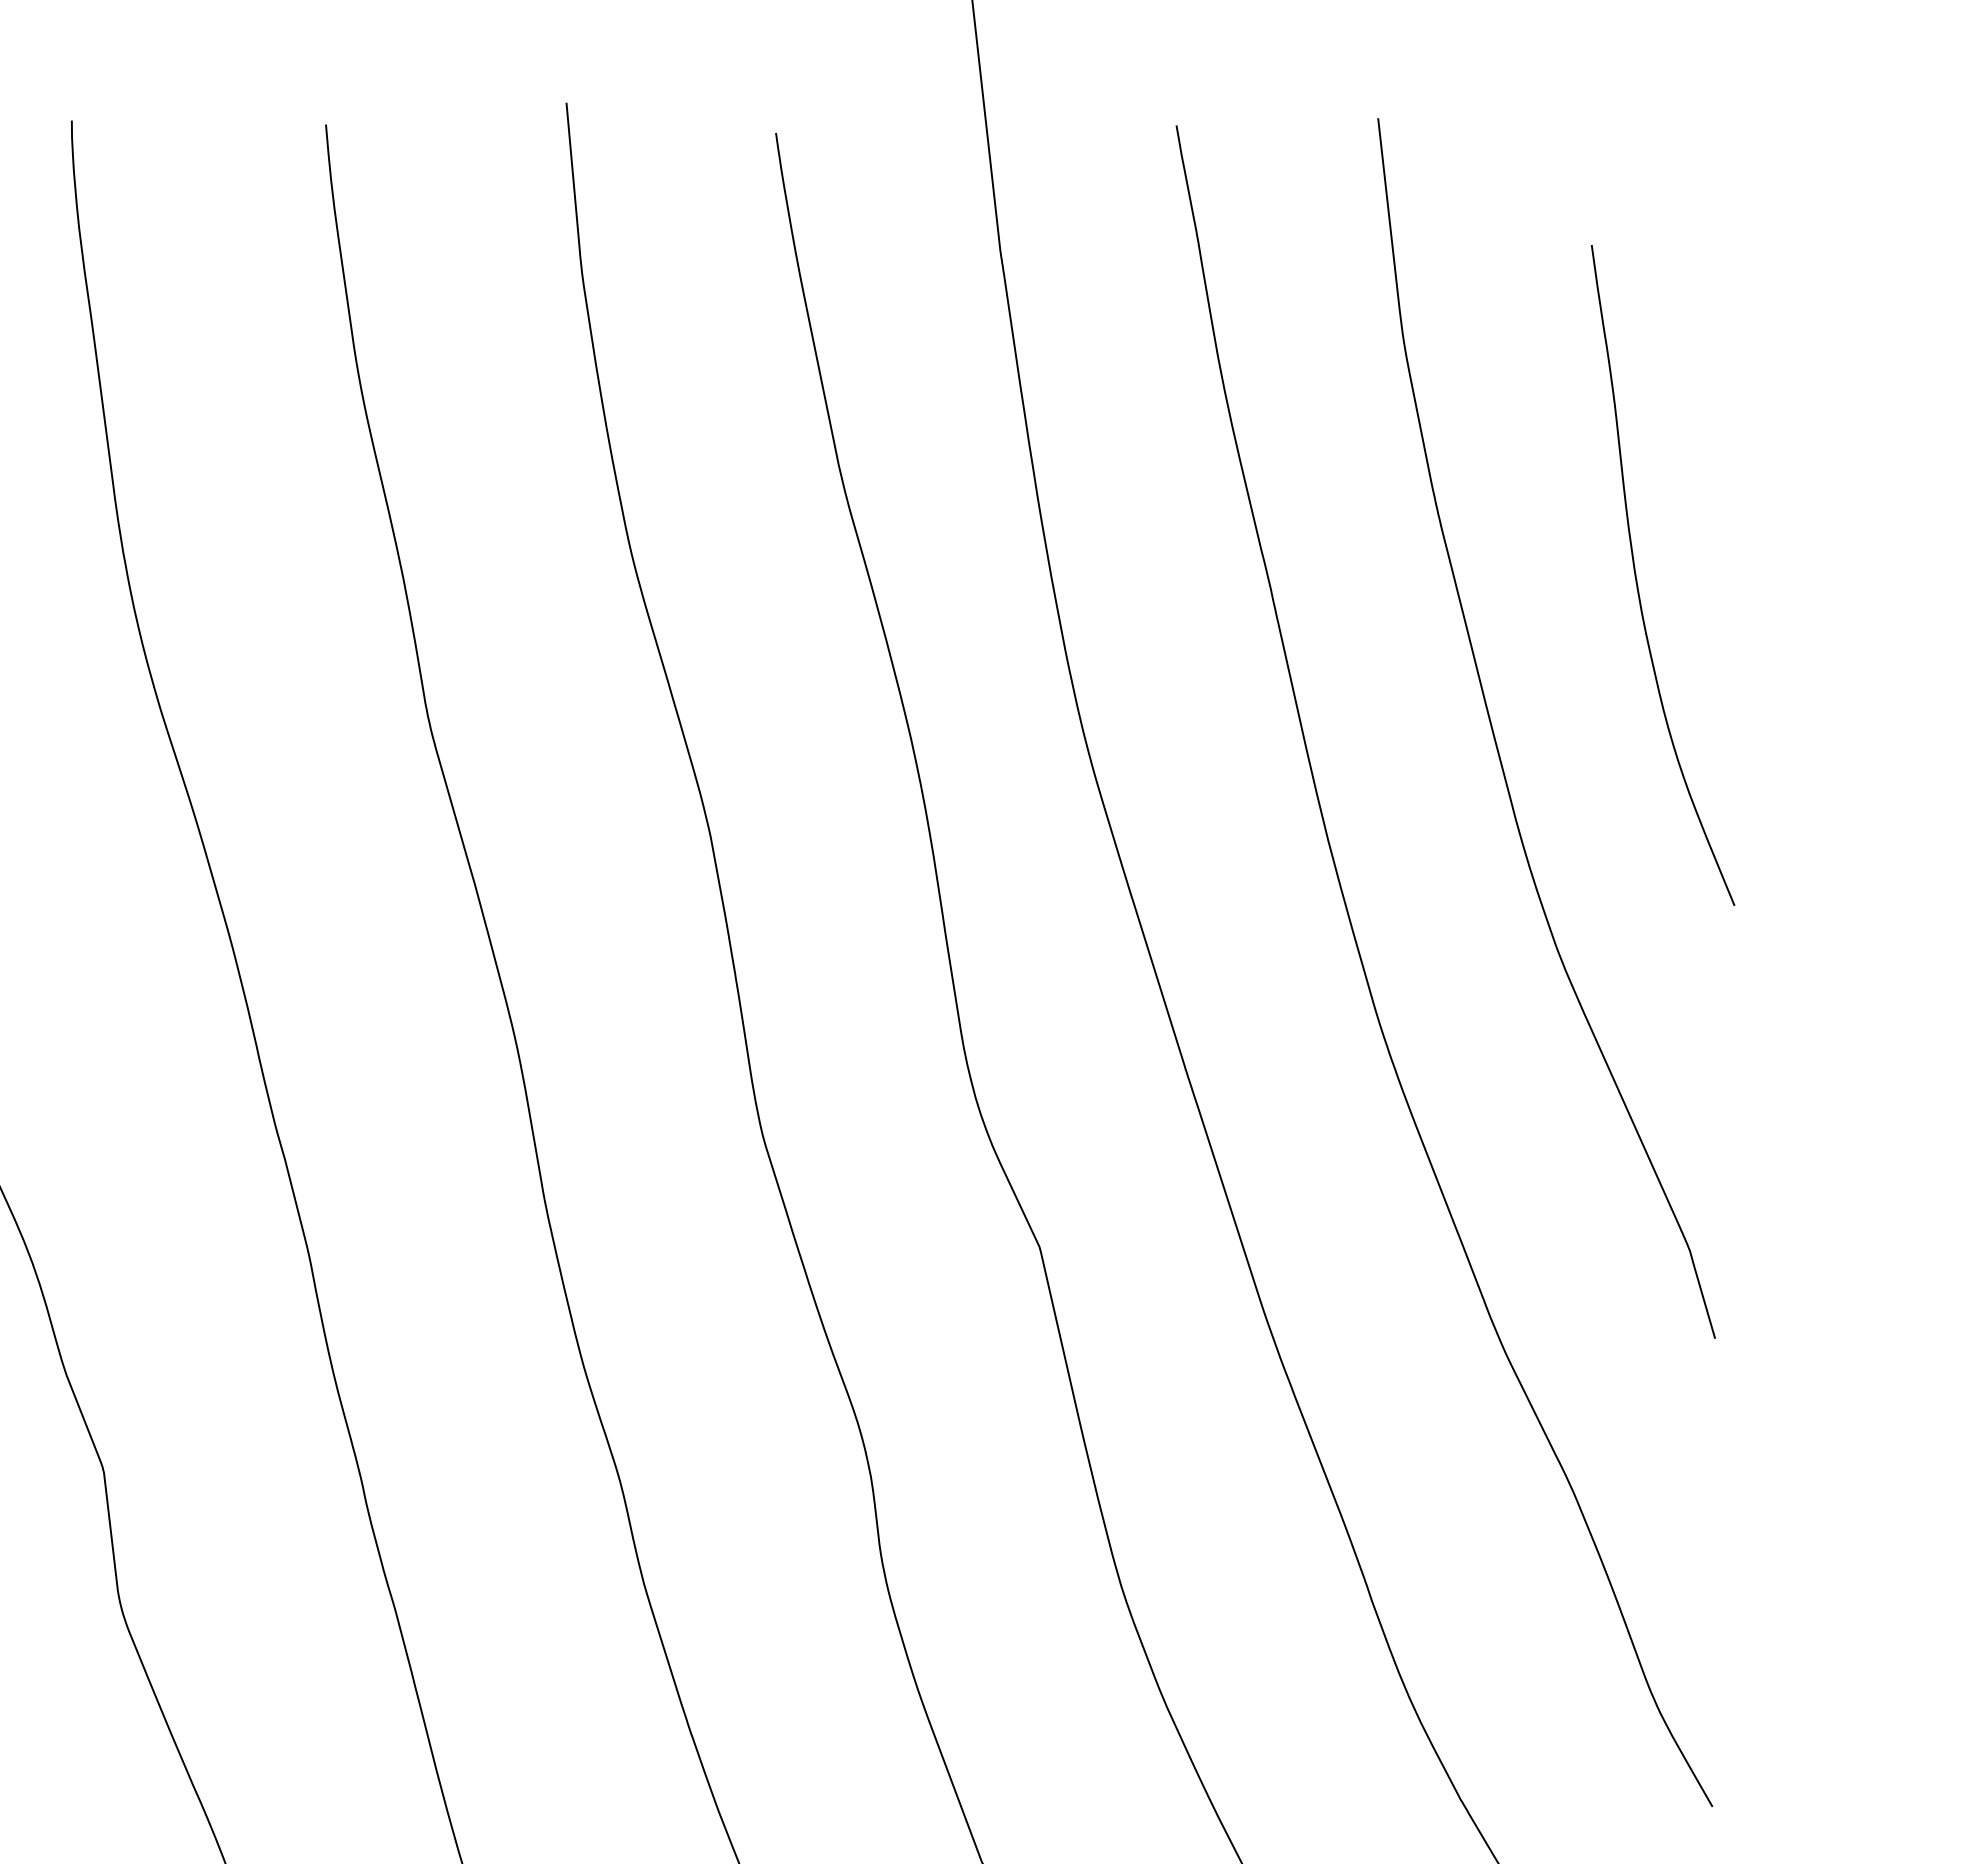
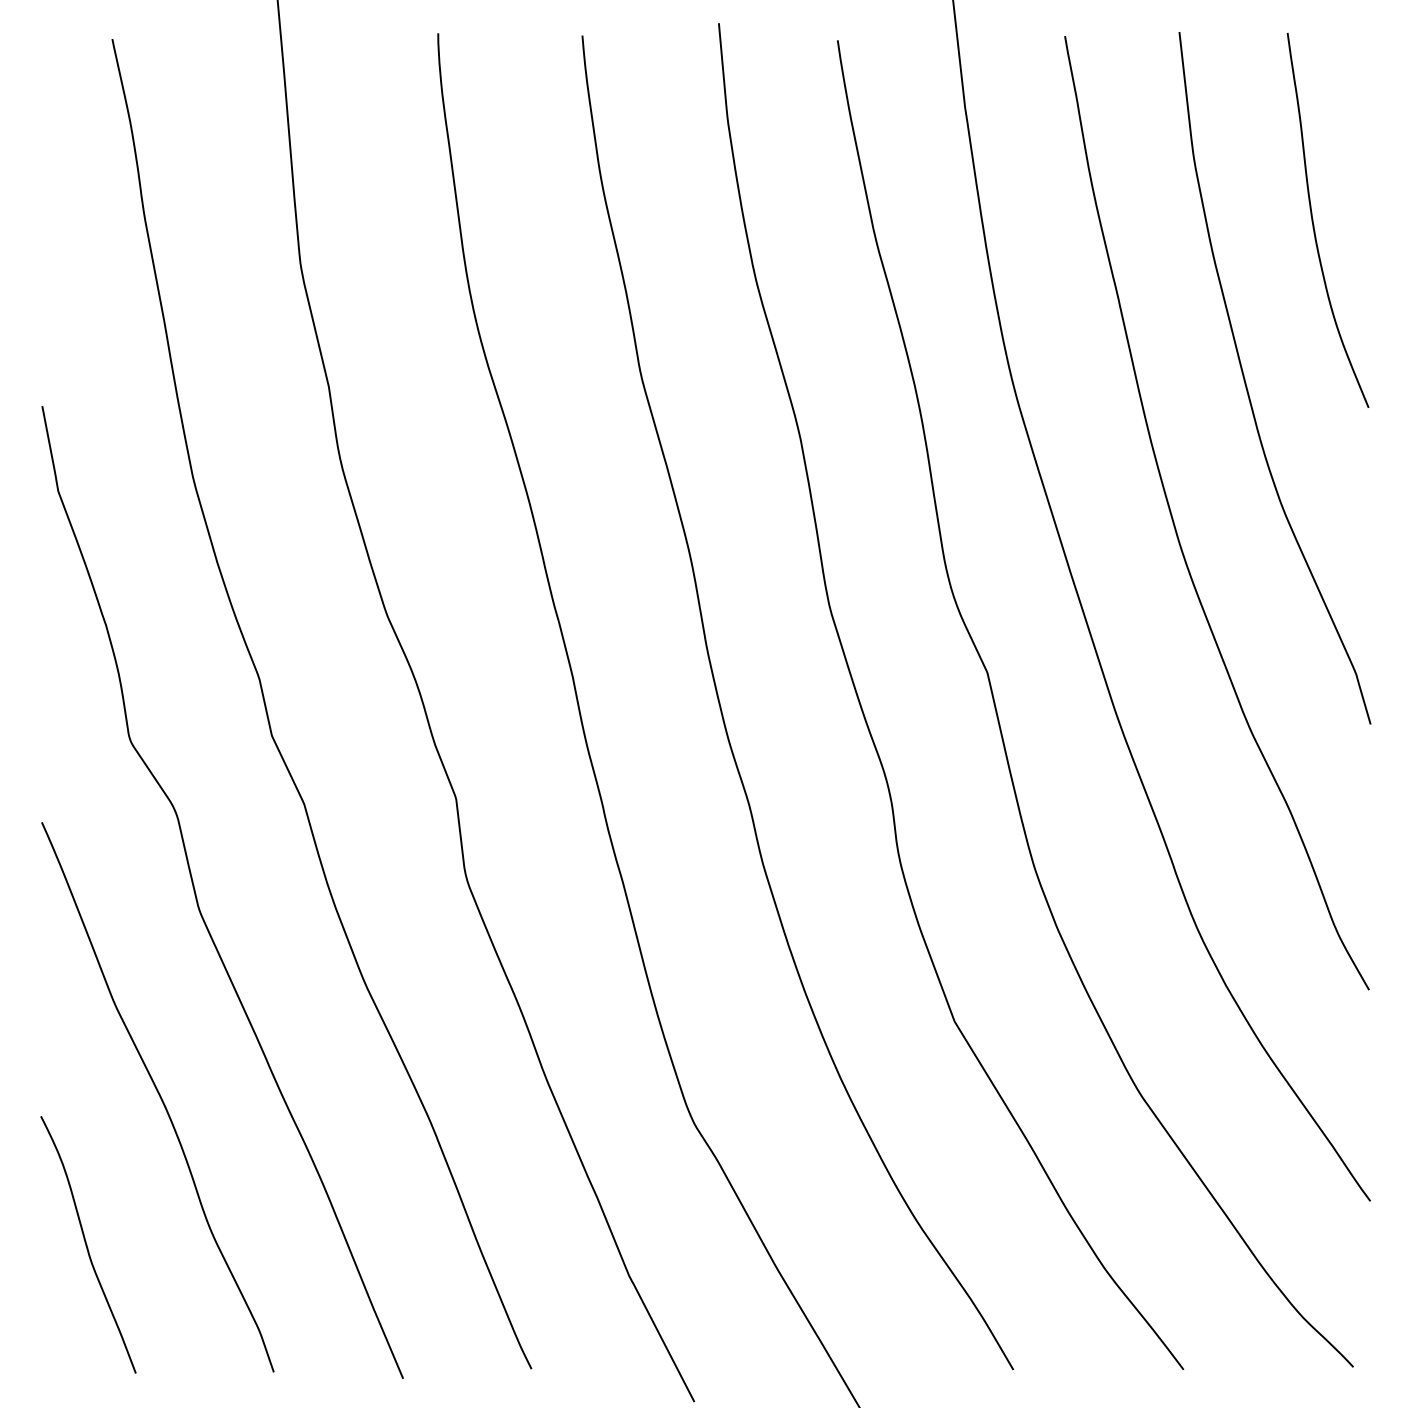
curve: (1639, 582) -> (1314, 224), moved

